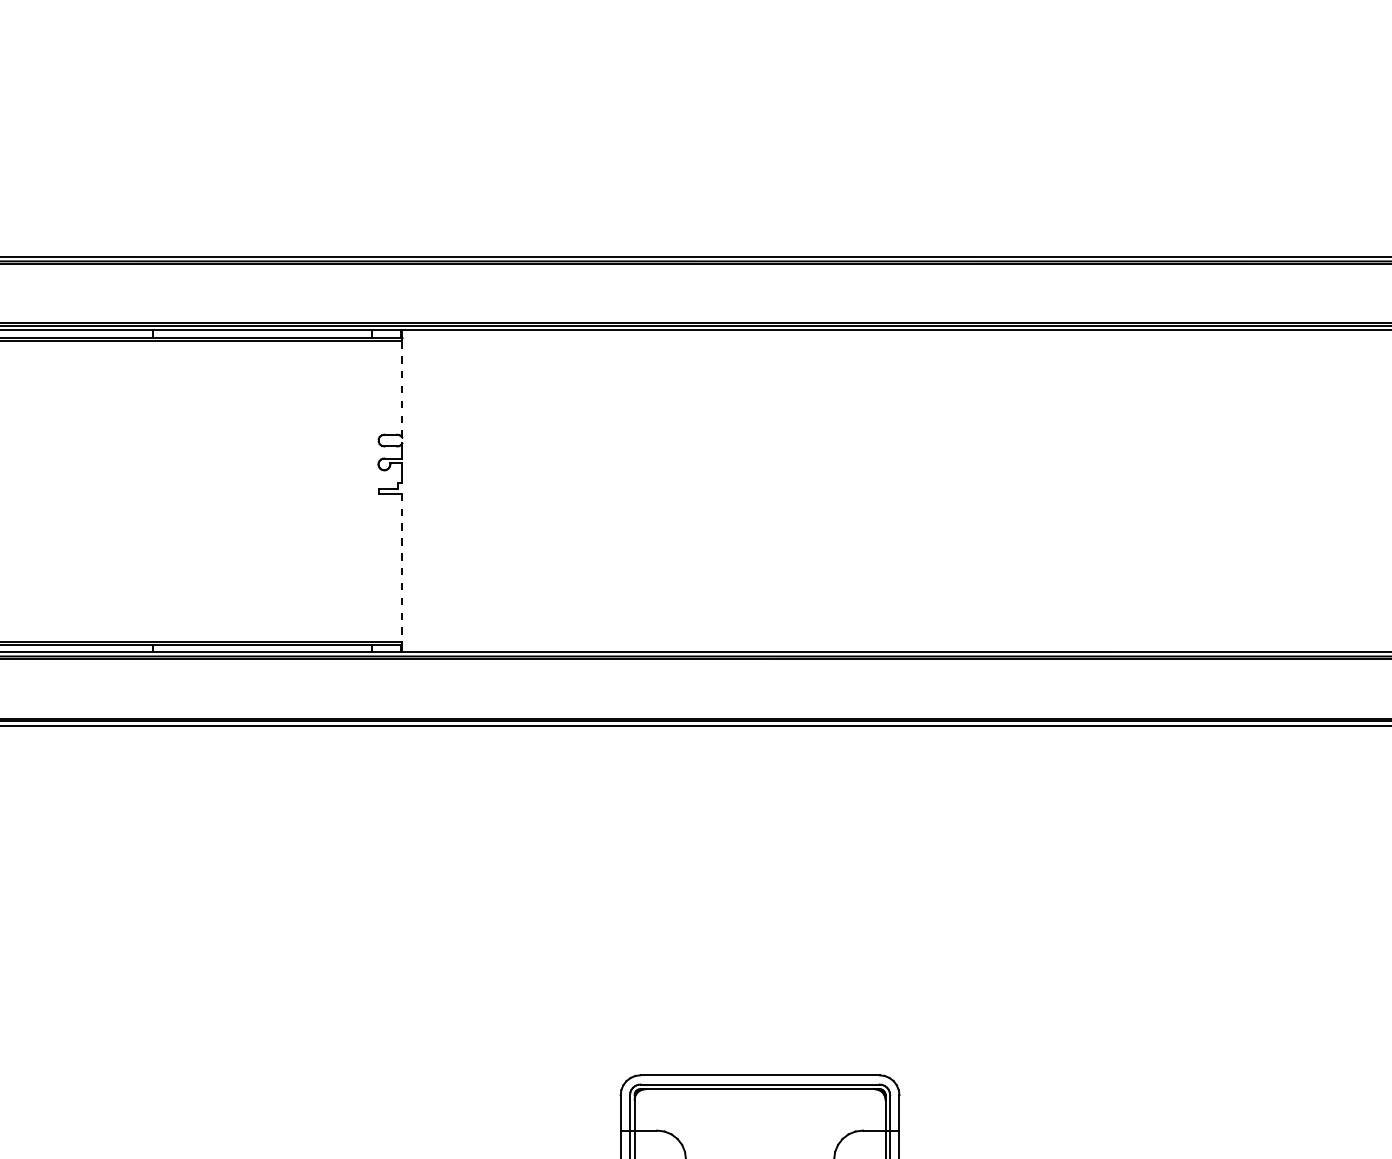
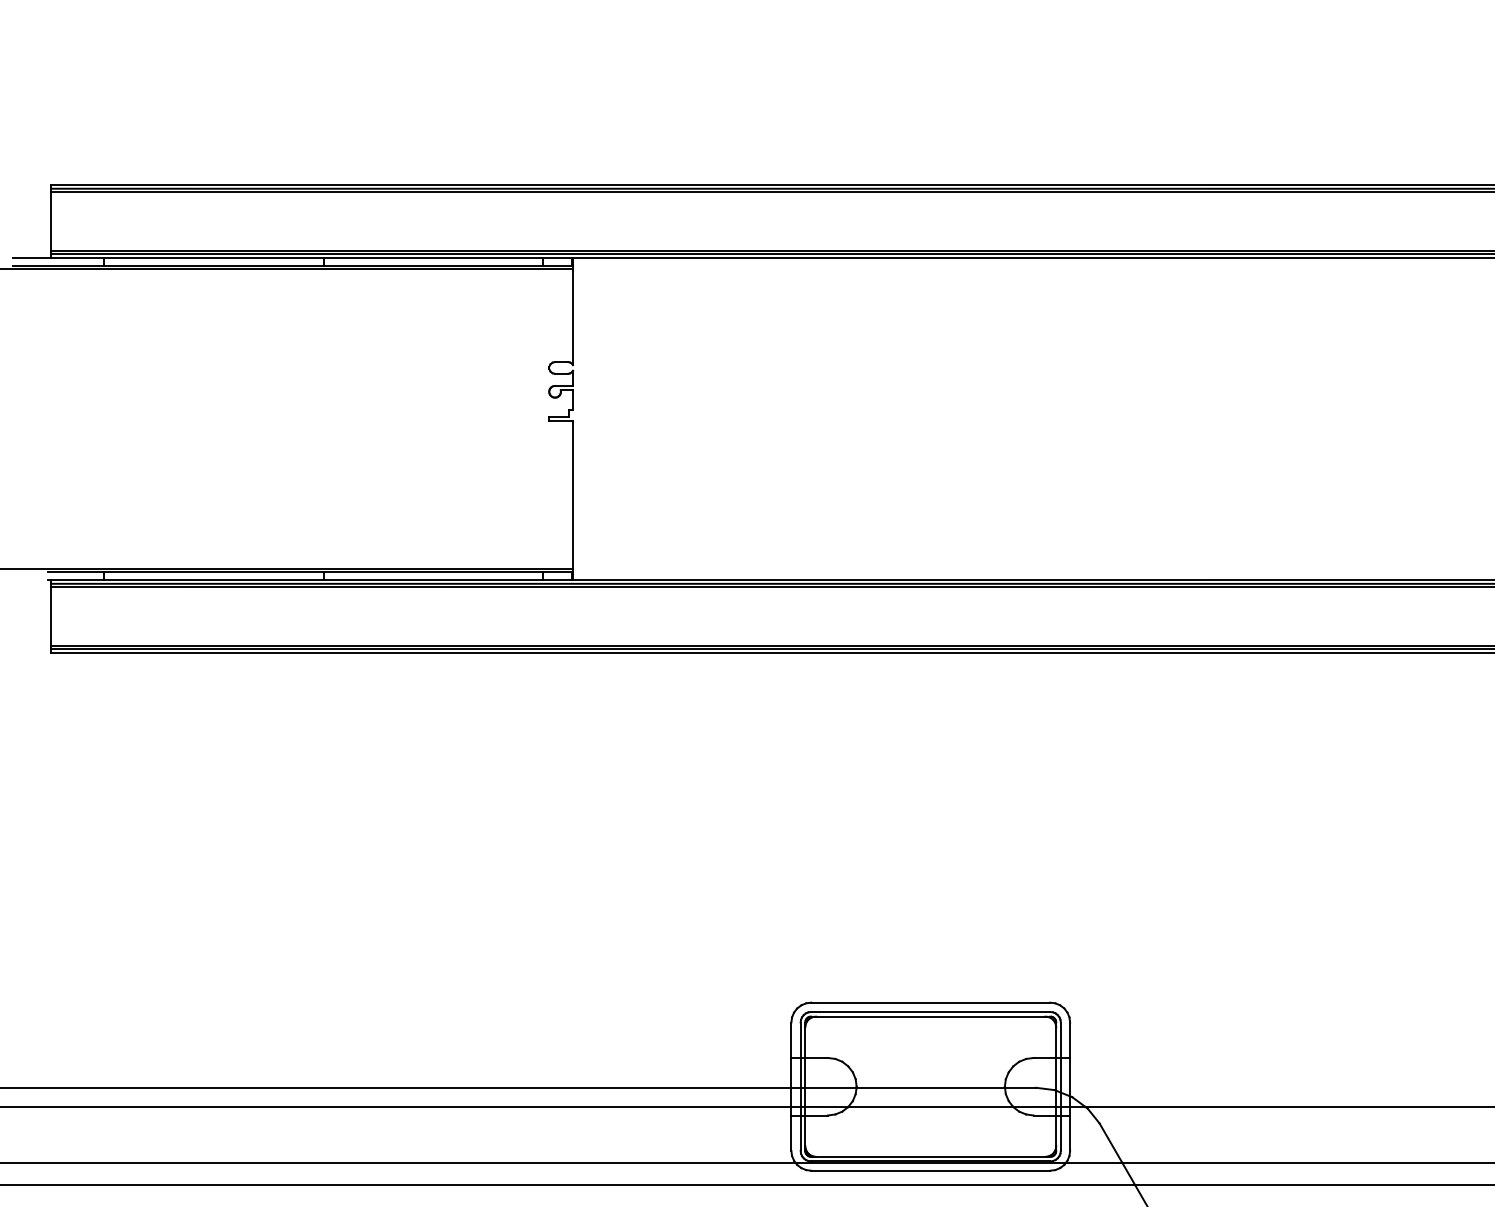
line: (402, 390) -> (573, 317), dashed -> solid
line: (402, 568) -> (573, 495), dashed -> solid

